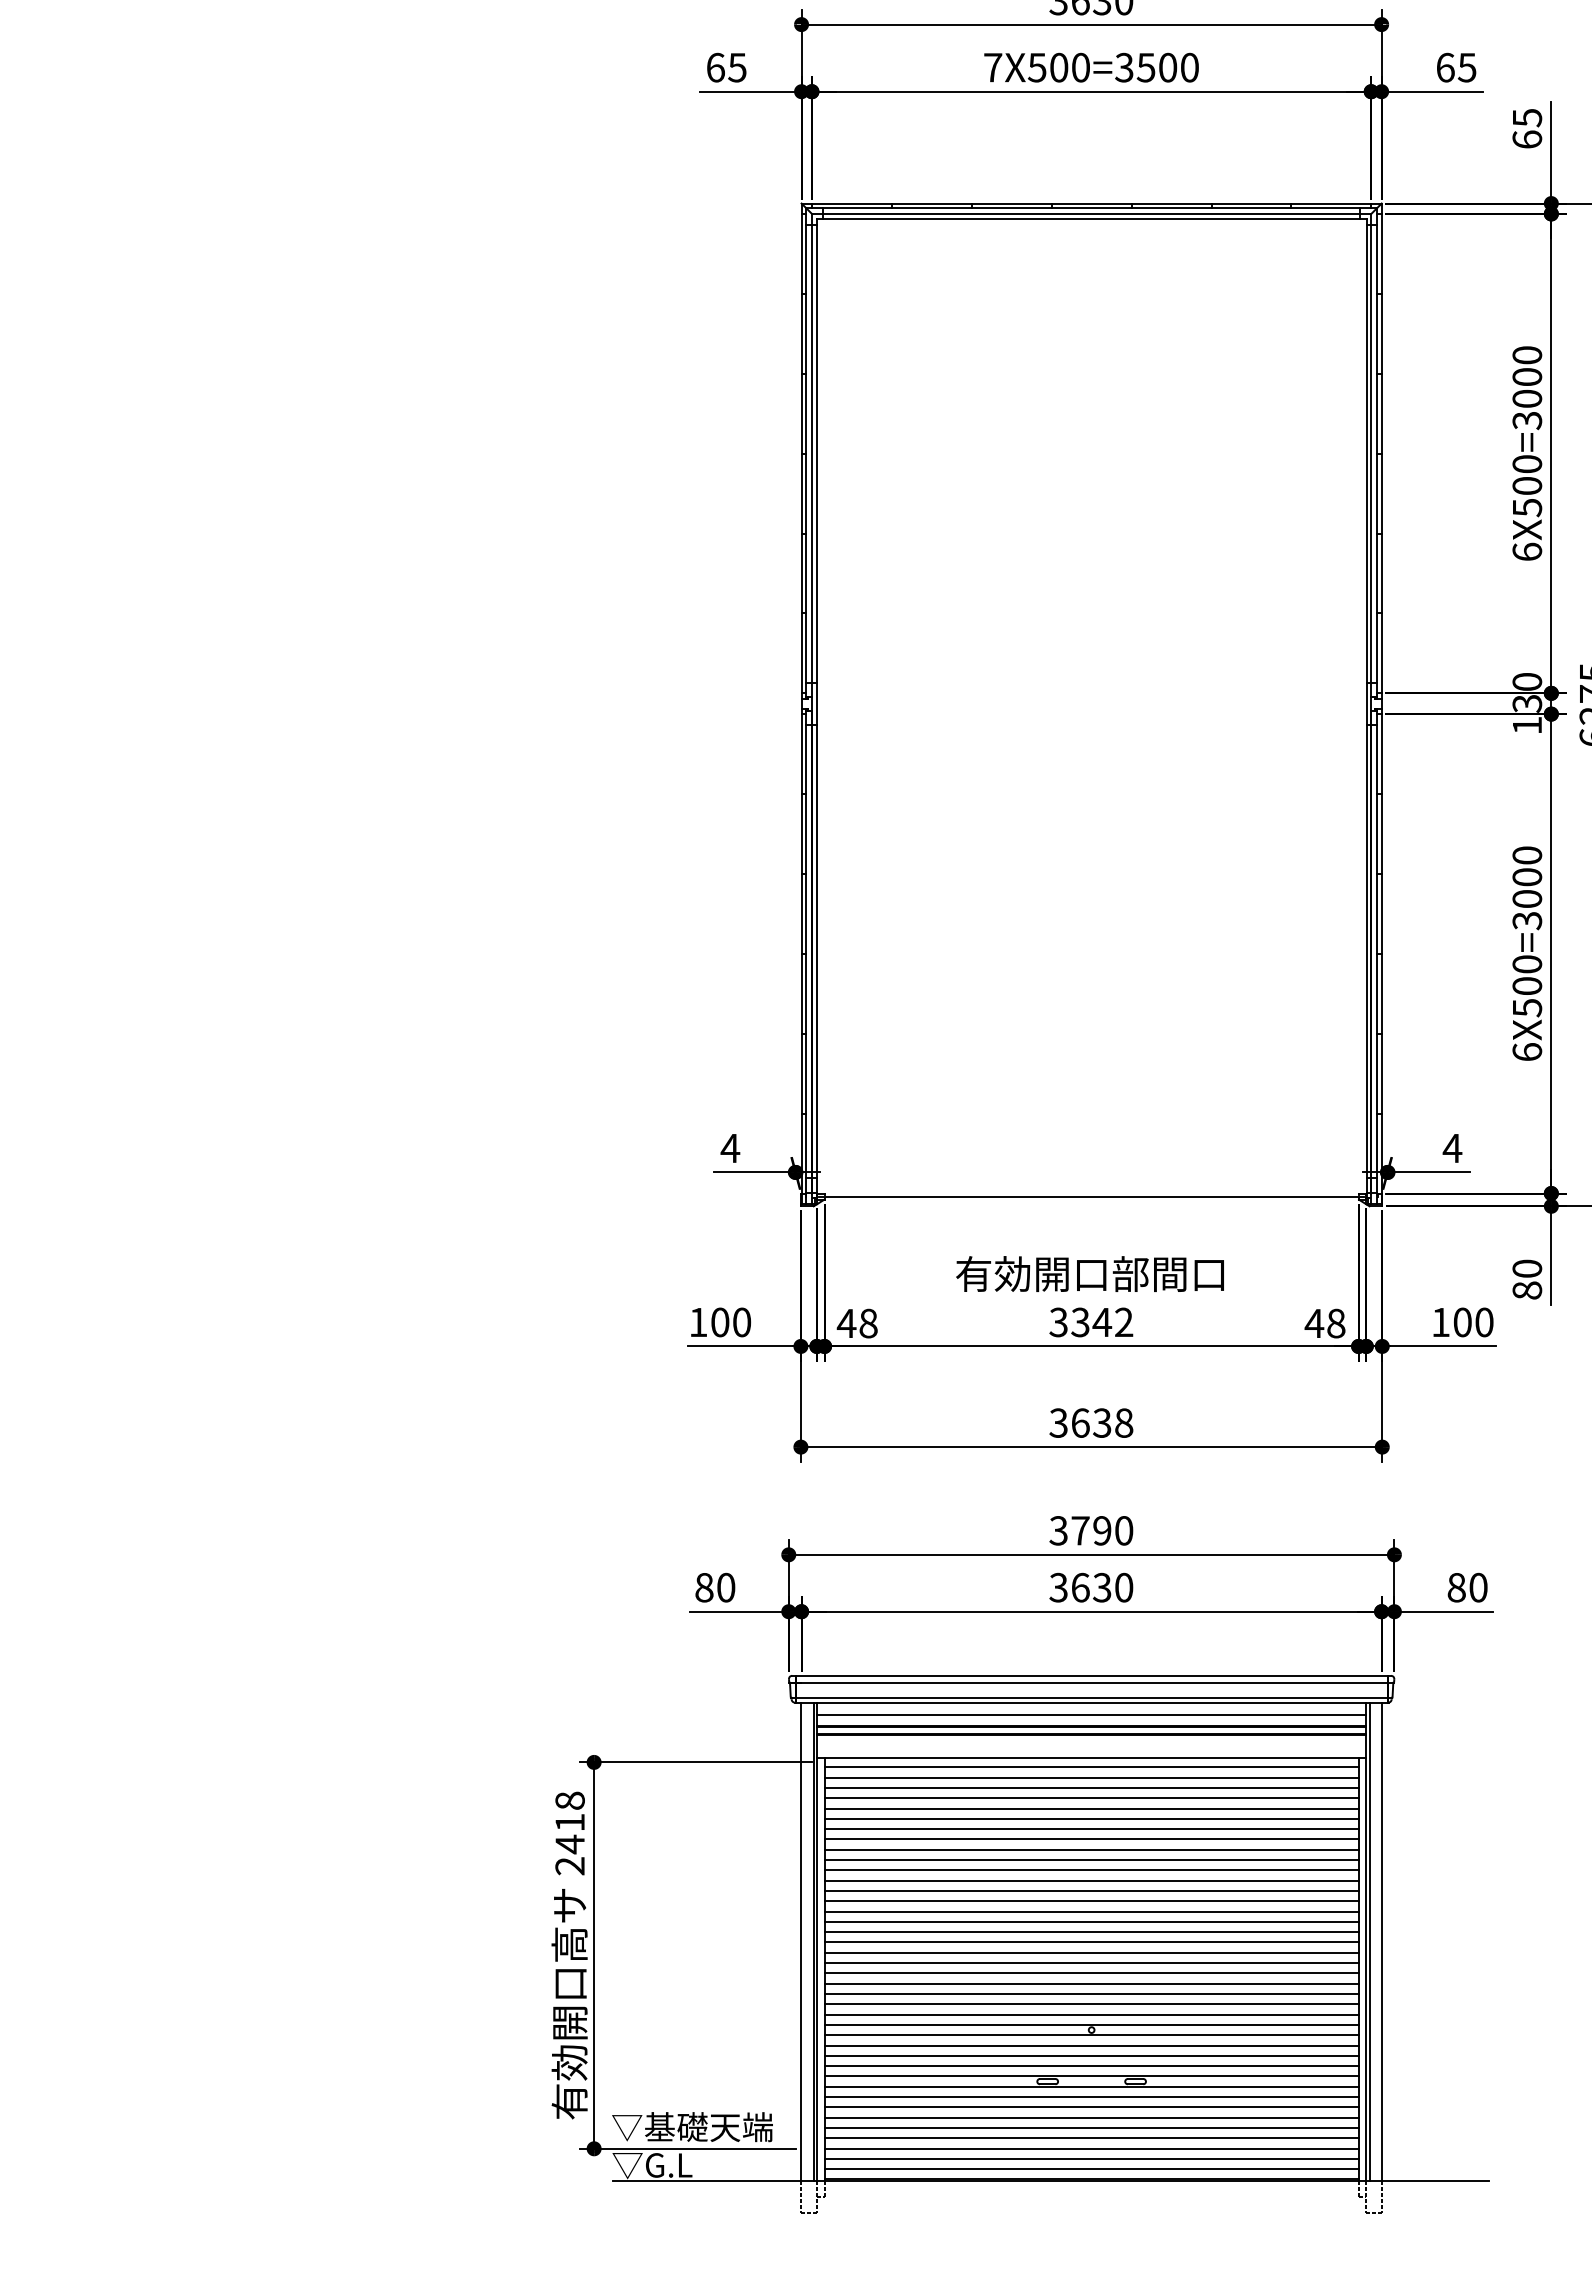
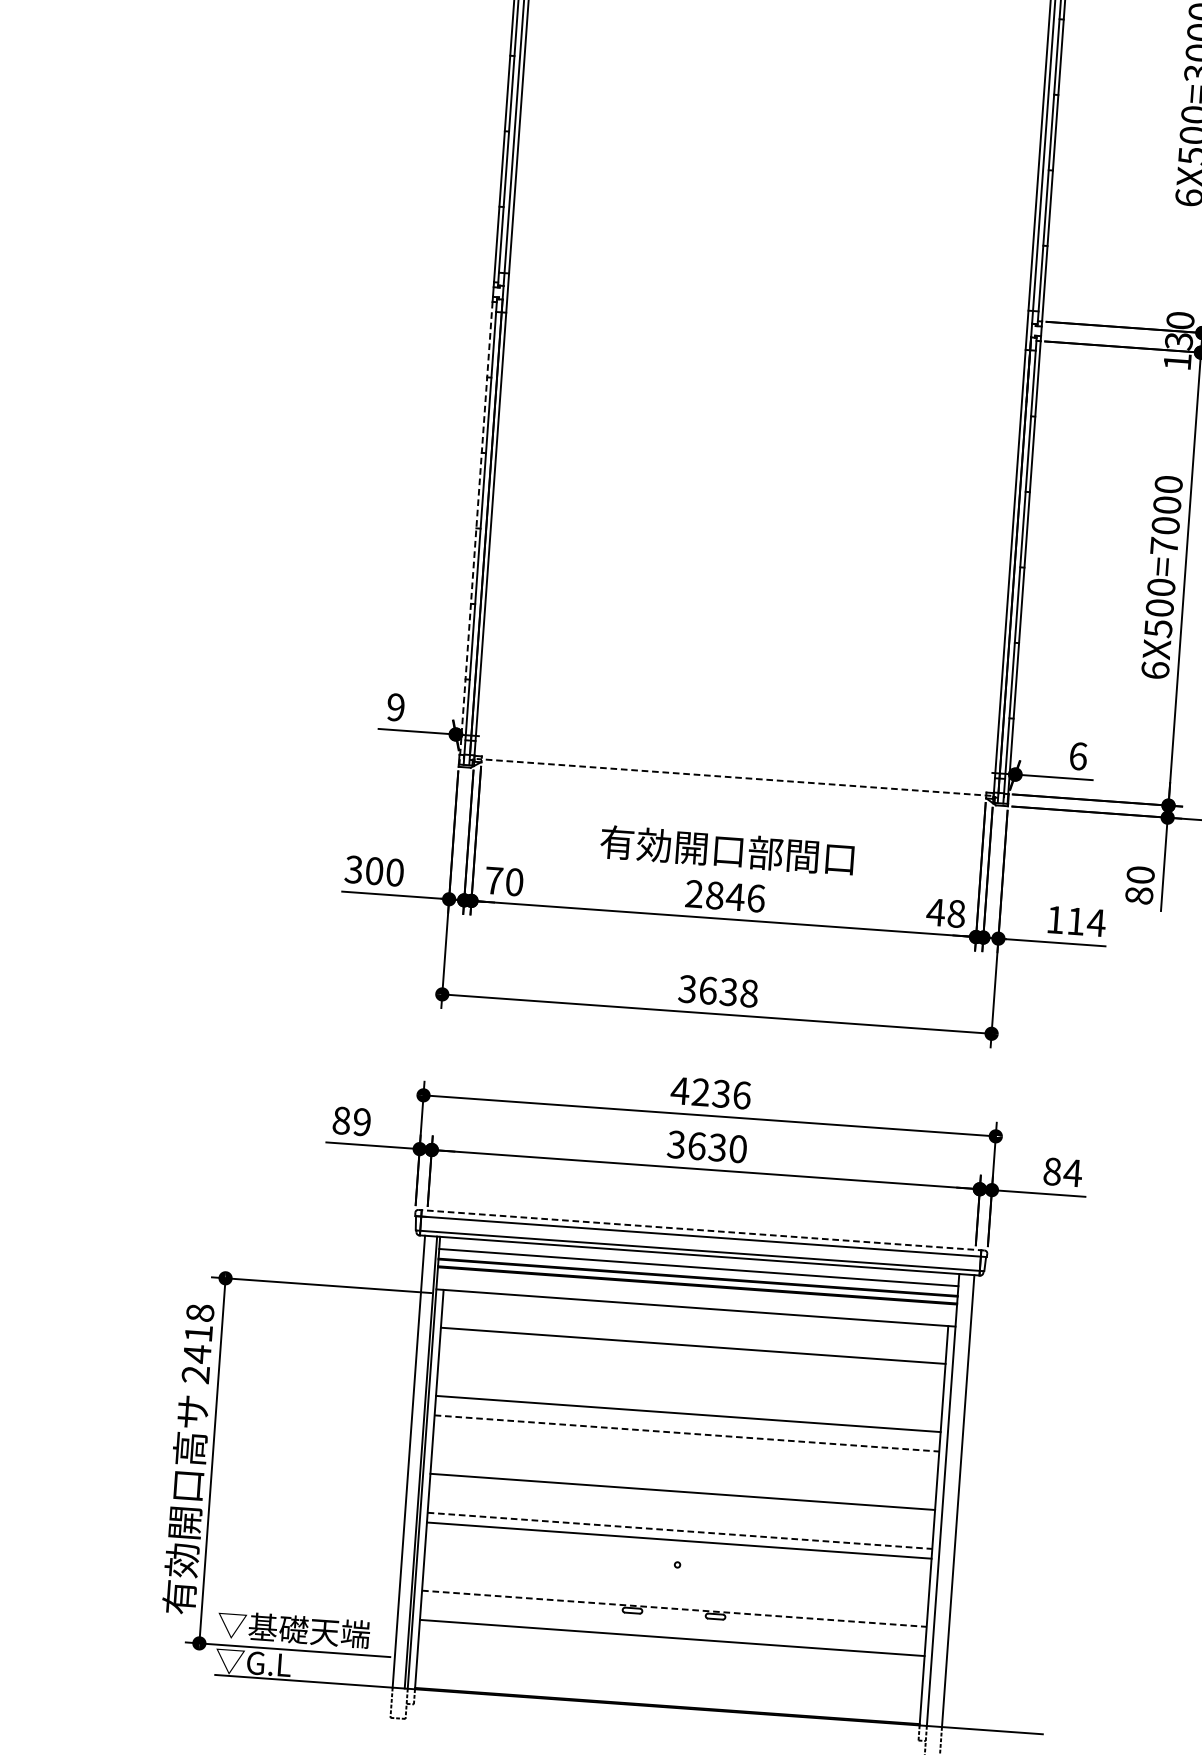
text: (1527, 920) -> (1164, 546), 6X500=3000 -> 6X500=7000
line: (801, 958) -> (475, 532), solid -> dashed
text: (730, 1148) -> (396, 707), 4 -> 9
text: (1452, 1148) -> (1078, 756), 4 -> 6
line: (1091, 1196) -> (733, 777), solid -> dashed
text: (698, 1322) -> (353, 869), 100 -> 300
text: (1091, 1322) -> (725, 896), 3342 -> 2846
text: (1473, 1322) -> (1086, 922), 100 -> 114
text: (856, 1323) -> (503, 881), 48 -> 70
text: (1090, 1530) -> (710, 1092), 3790 -> 4236
text: (726, 1587) -> (362, 1122), 80 -> 89
text: (1478, 1587) -> (1073, 1172), 80 -> 84
line: (1091, 1675) -> (701, 1229), solid -> dashed
line: (1091, 1767) -> (695, 1316), removed
line: (1091, 1777) -> (694, 1326), removed
line: (1091, 1787) -> (693, 1335), removed
line: (1091, 1808) -> (692, 1355), removed
line: (1091, 1818) -> (691, 1364), removed
line: (1091, 1829) -> (690, 1375), removed
line: (1091, 1839) -> (690, 1384), removed
line: (1091, 1849) -> (689, 1394), removed
line: (1091, 1860) -> (688, 1404), removed
line: (1091, 1880) -> (687, 1423), removed
line: (1092, 1890) -> (687, 1433), solid -> dashed
line: (1091, 1901) -> (686, 1443), removed
line: (1091, 1911) -> (685, 1452), removed
line: (1091, 1921) -> (684, 1462), removed
line: (1091, 1932) -> (684, 1472), removed
line: (1369, 1941) -> (946, 1500), removed
line: (1091, 1942) -> (683, 1482), removed
line: (1091, 1963) -> (681, 1502), removed
line: (1091, 1973) -> (681, 1511), removed
line: (1091, 1983) -> (680, 1520), removed
line: (1092, 1994) -> (680, 1531), solid -> dashed
line: (1091, 2014) -> (678, 1550), removed
line: (1091, 2024) -> (677, 1559), removed
line: (1091, 2035) -> (677, 1570), removed
line: (1091, 2045) -> (676, 1579), removed
line: (1091, 2055) -> (675, 1588), removed
line: (1091, 2066) -> (674, 1599), removed
line: (1092, 2076) -> (675, 1608), solid -> dashed
line: (1091, 2086) -> (673, 1618), removed
line: (1091, 2097) -> (672, 1628), removed
line: (1091, 2117) -> (671, 1647), removed
line: (1091, 2128) -> (670, 1657), removed
line: (1091, 2138) -> (670, 1667), removed
line: (1091, 2148) -> (669, 1676), removed
line: (1091, 2158) -> (668, 1686), removed
line: (1091, 2169) -> (667, 1696), removed

